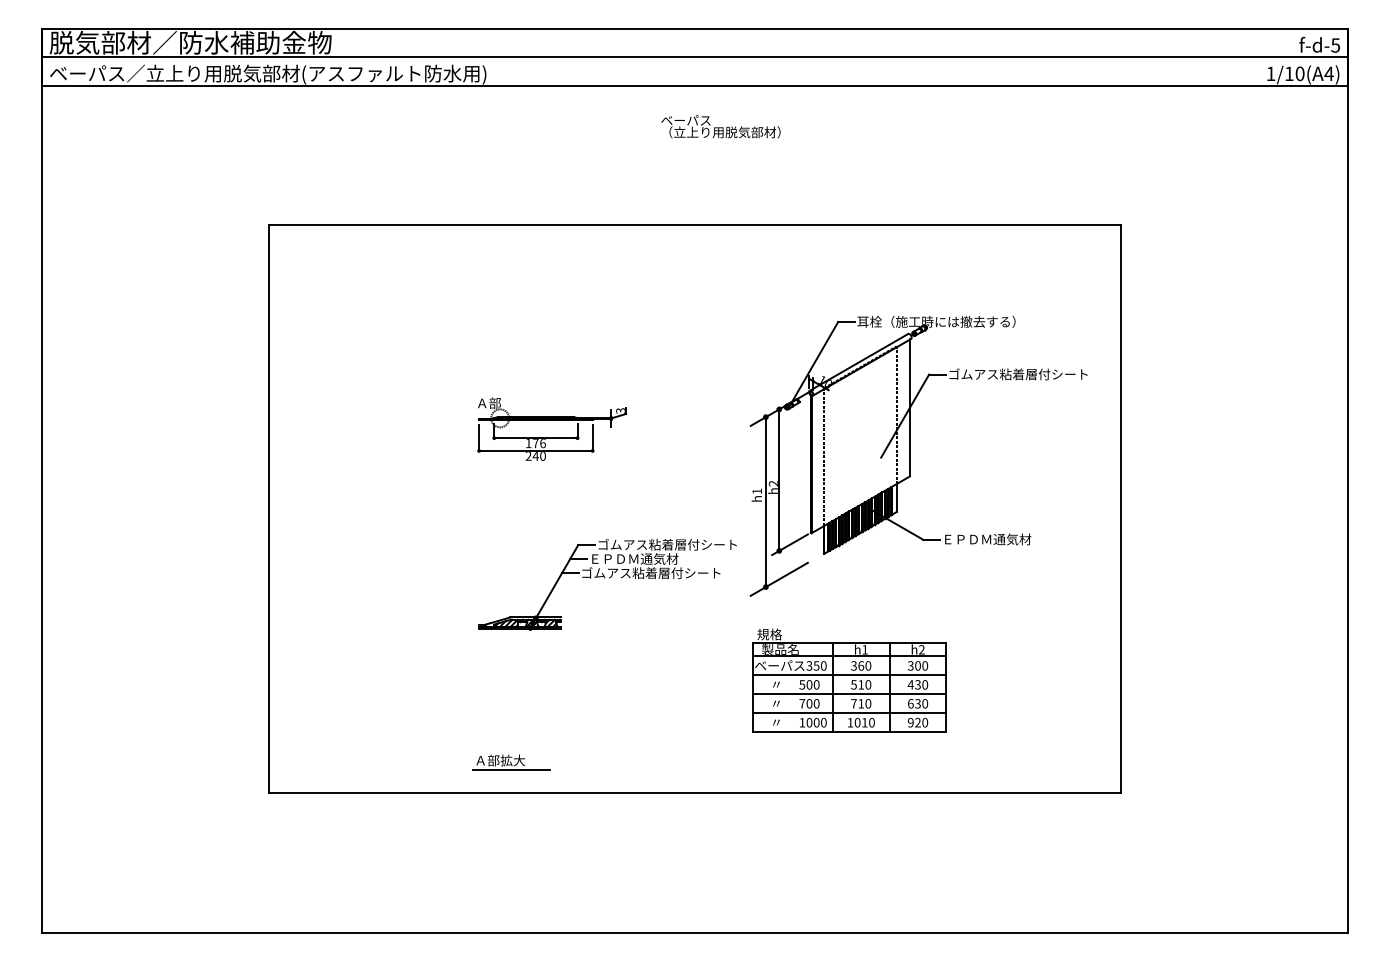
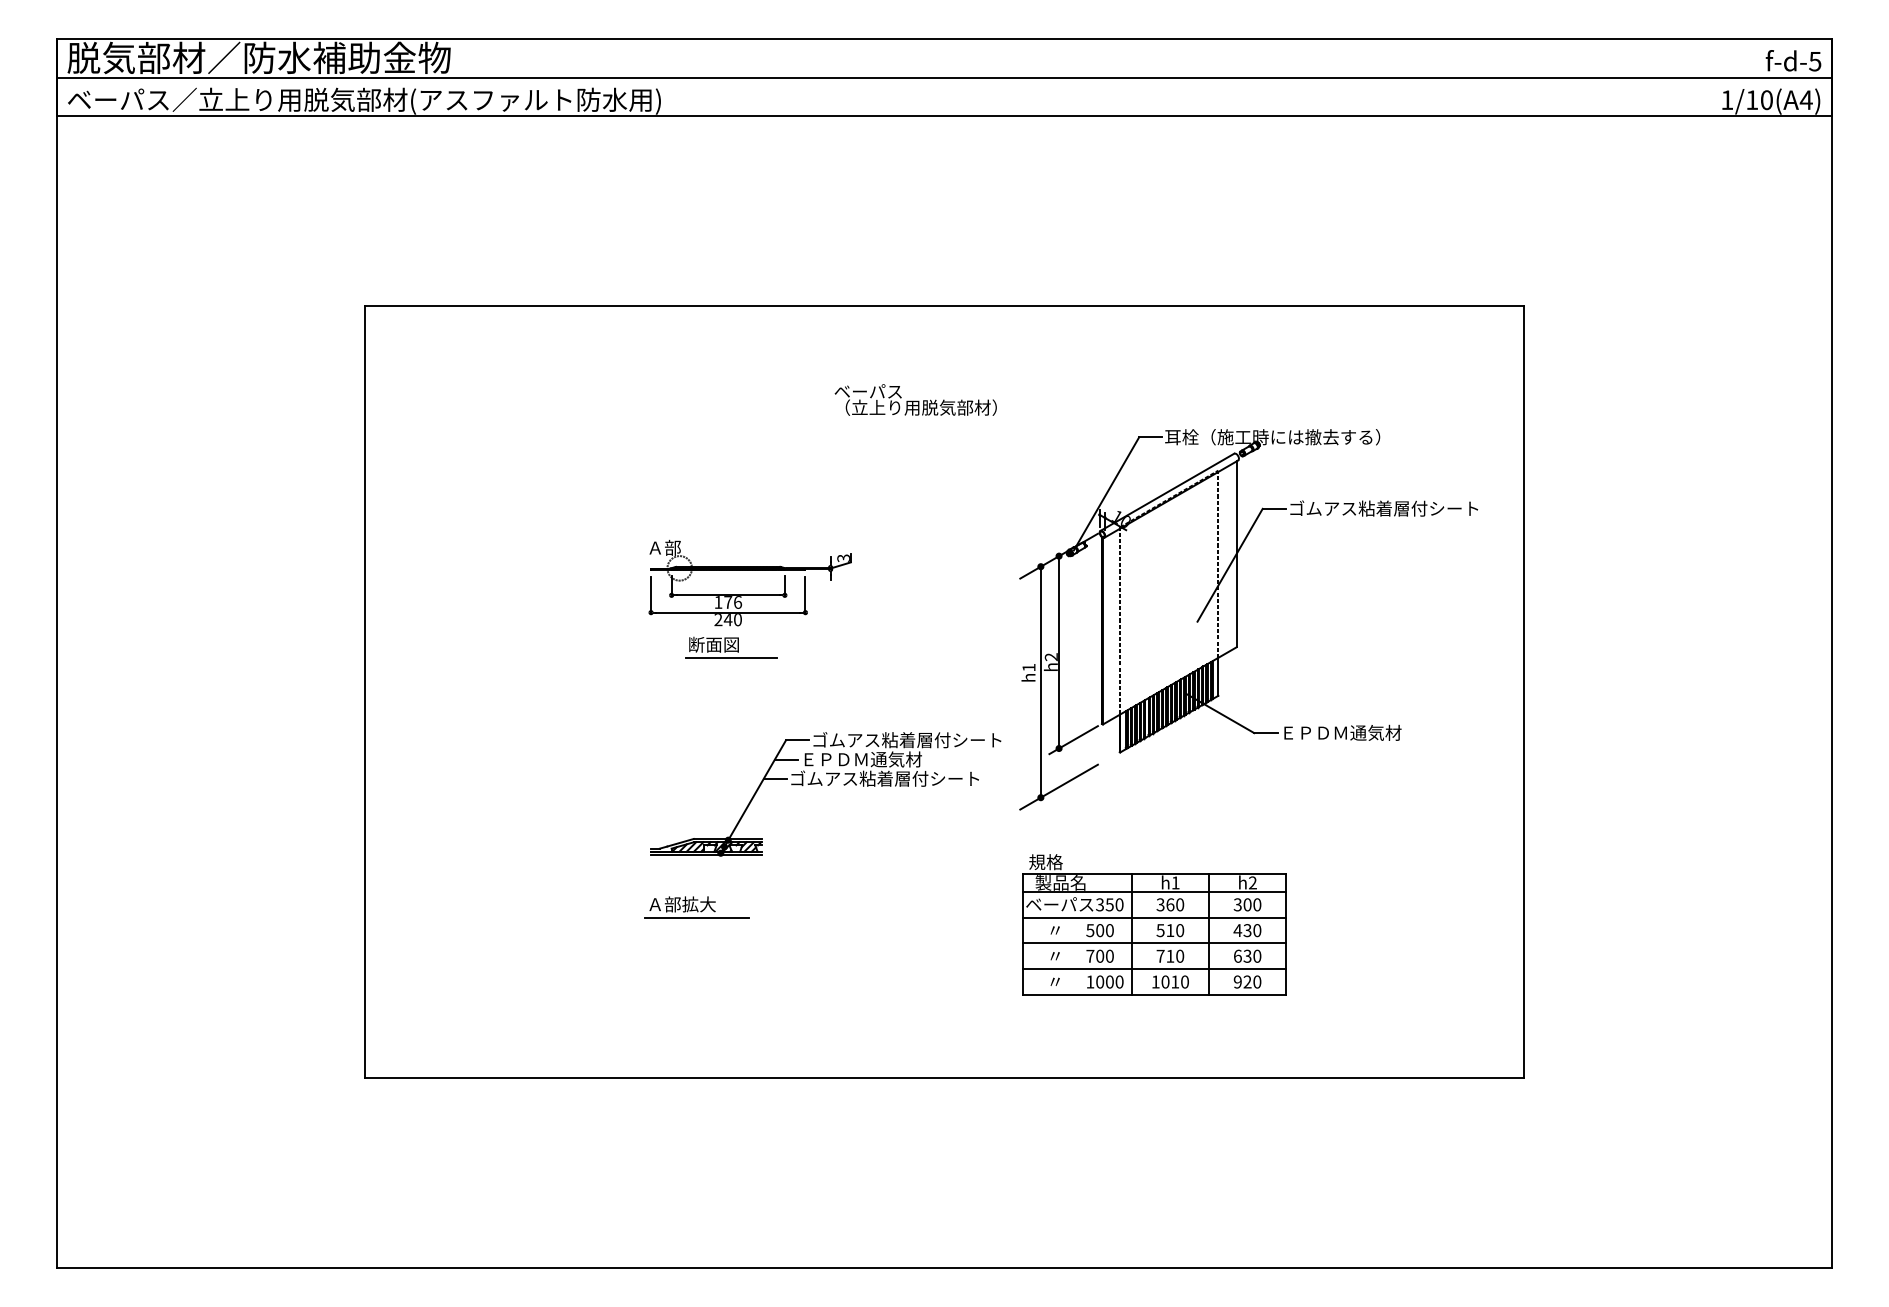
text: (720, 126) -> (915, 399), moved
part: (538, 476) -> (731, 647), added
part: (511, 762) -> (696, 907), moved

